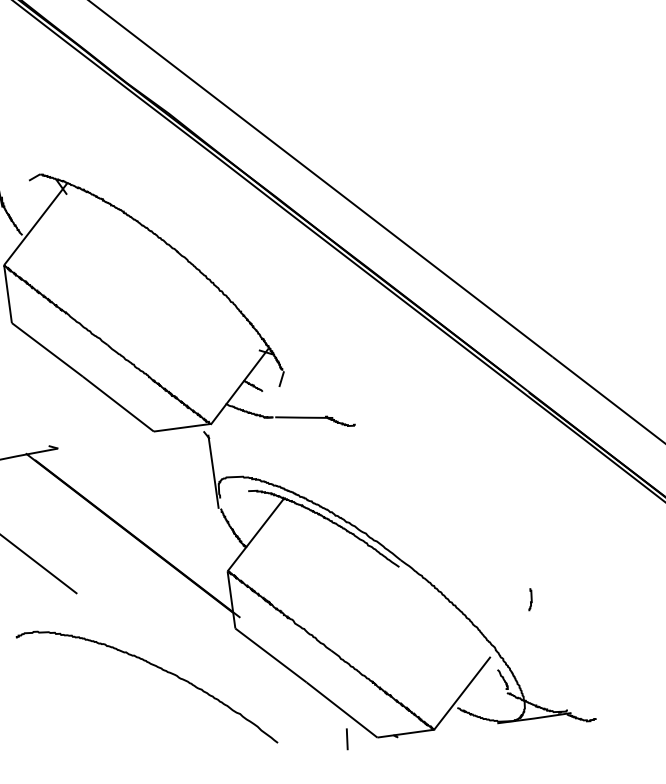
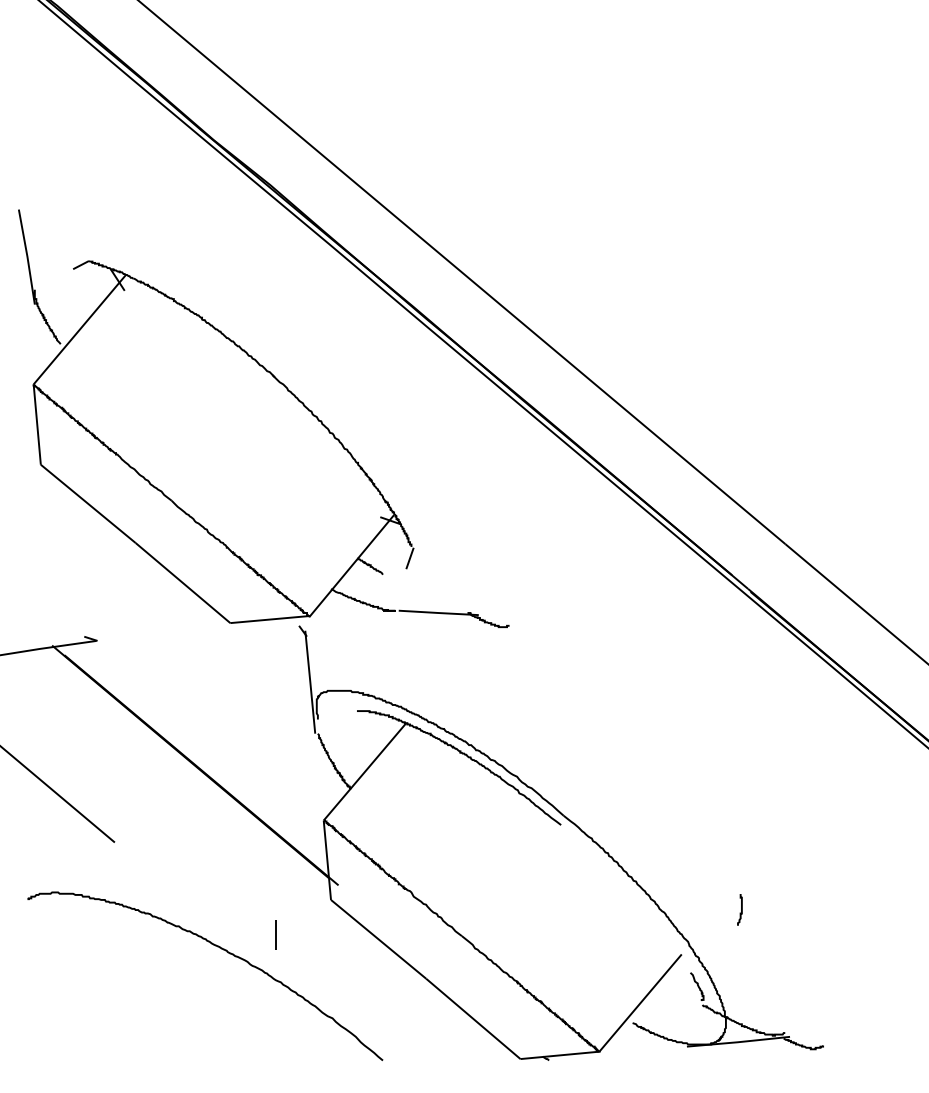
curve: (531, 599) -> (741, 909), moved
line: (347, 739) -> (275, 934), moved

